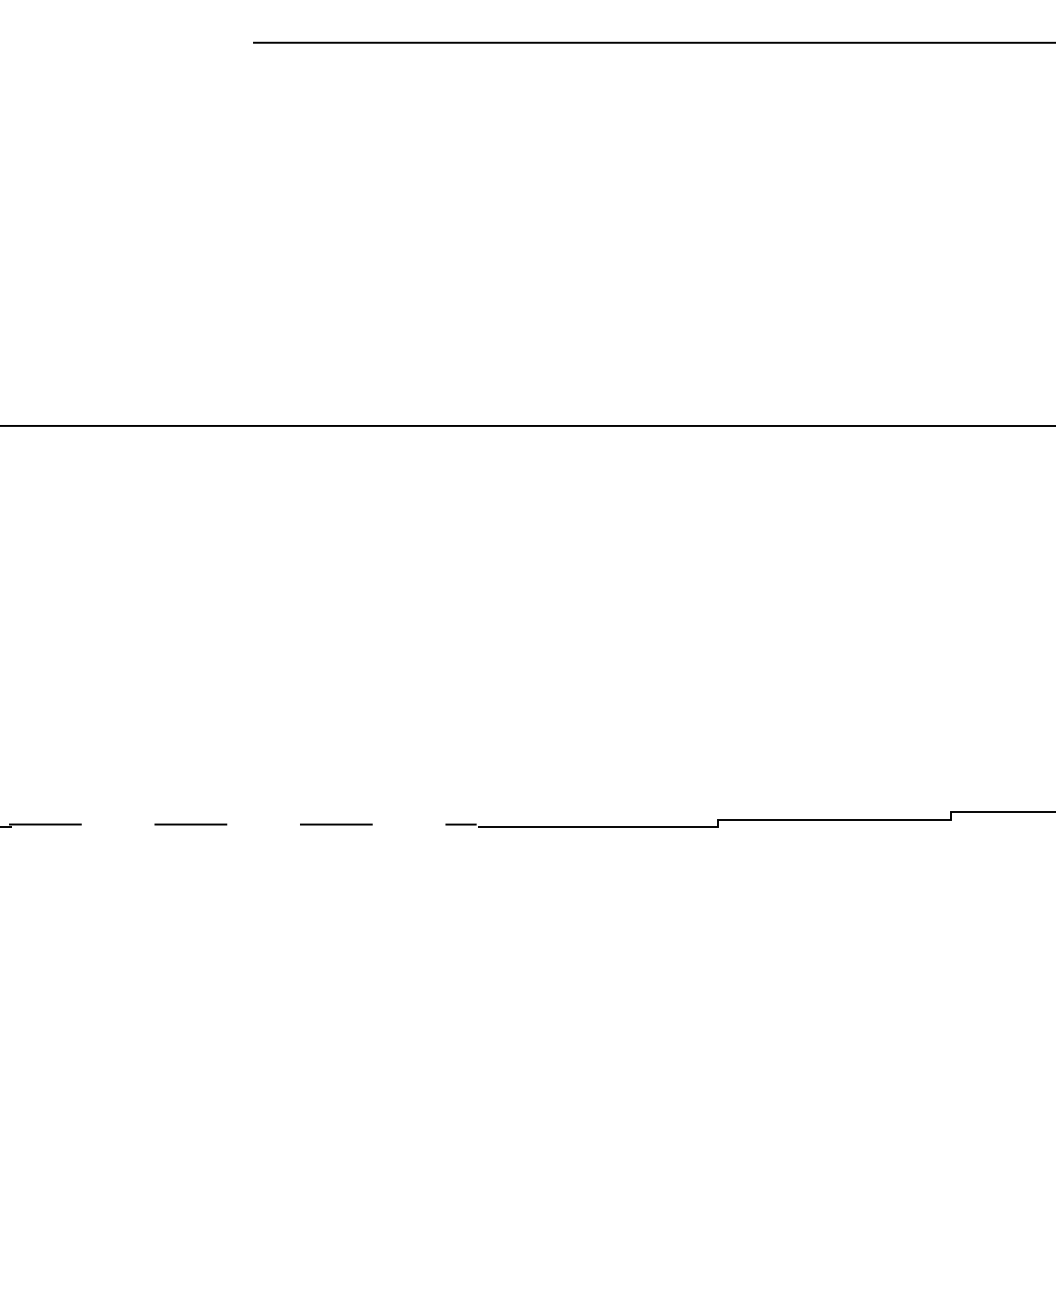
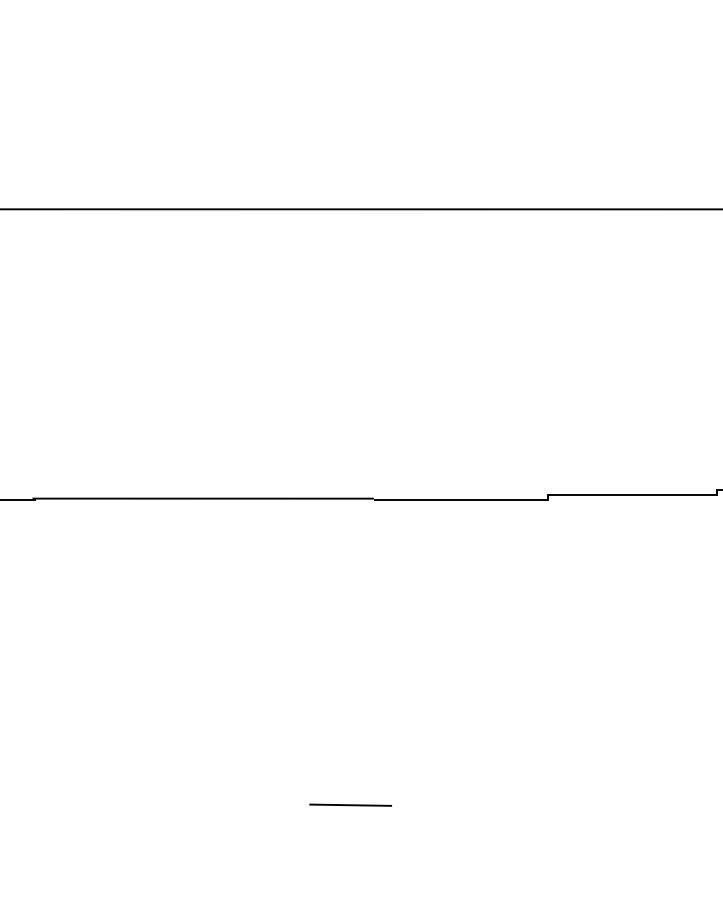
line: (242, 824) -> (202, 498), dashed -> solid
line: (445, 1246) -> (350, 804), added

